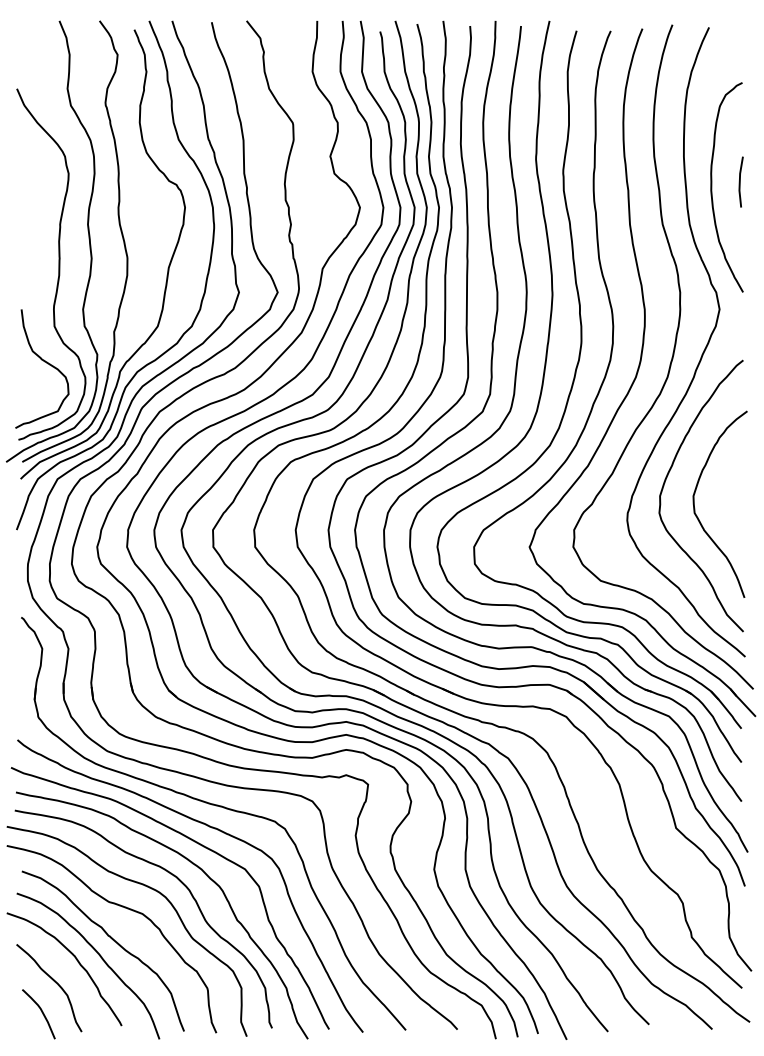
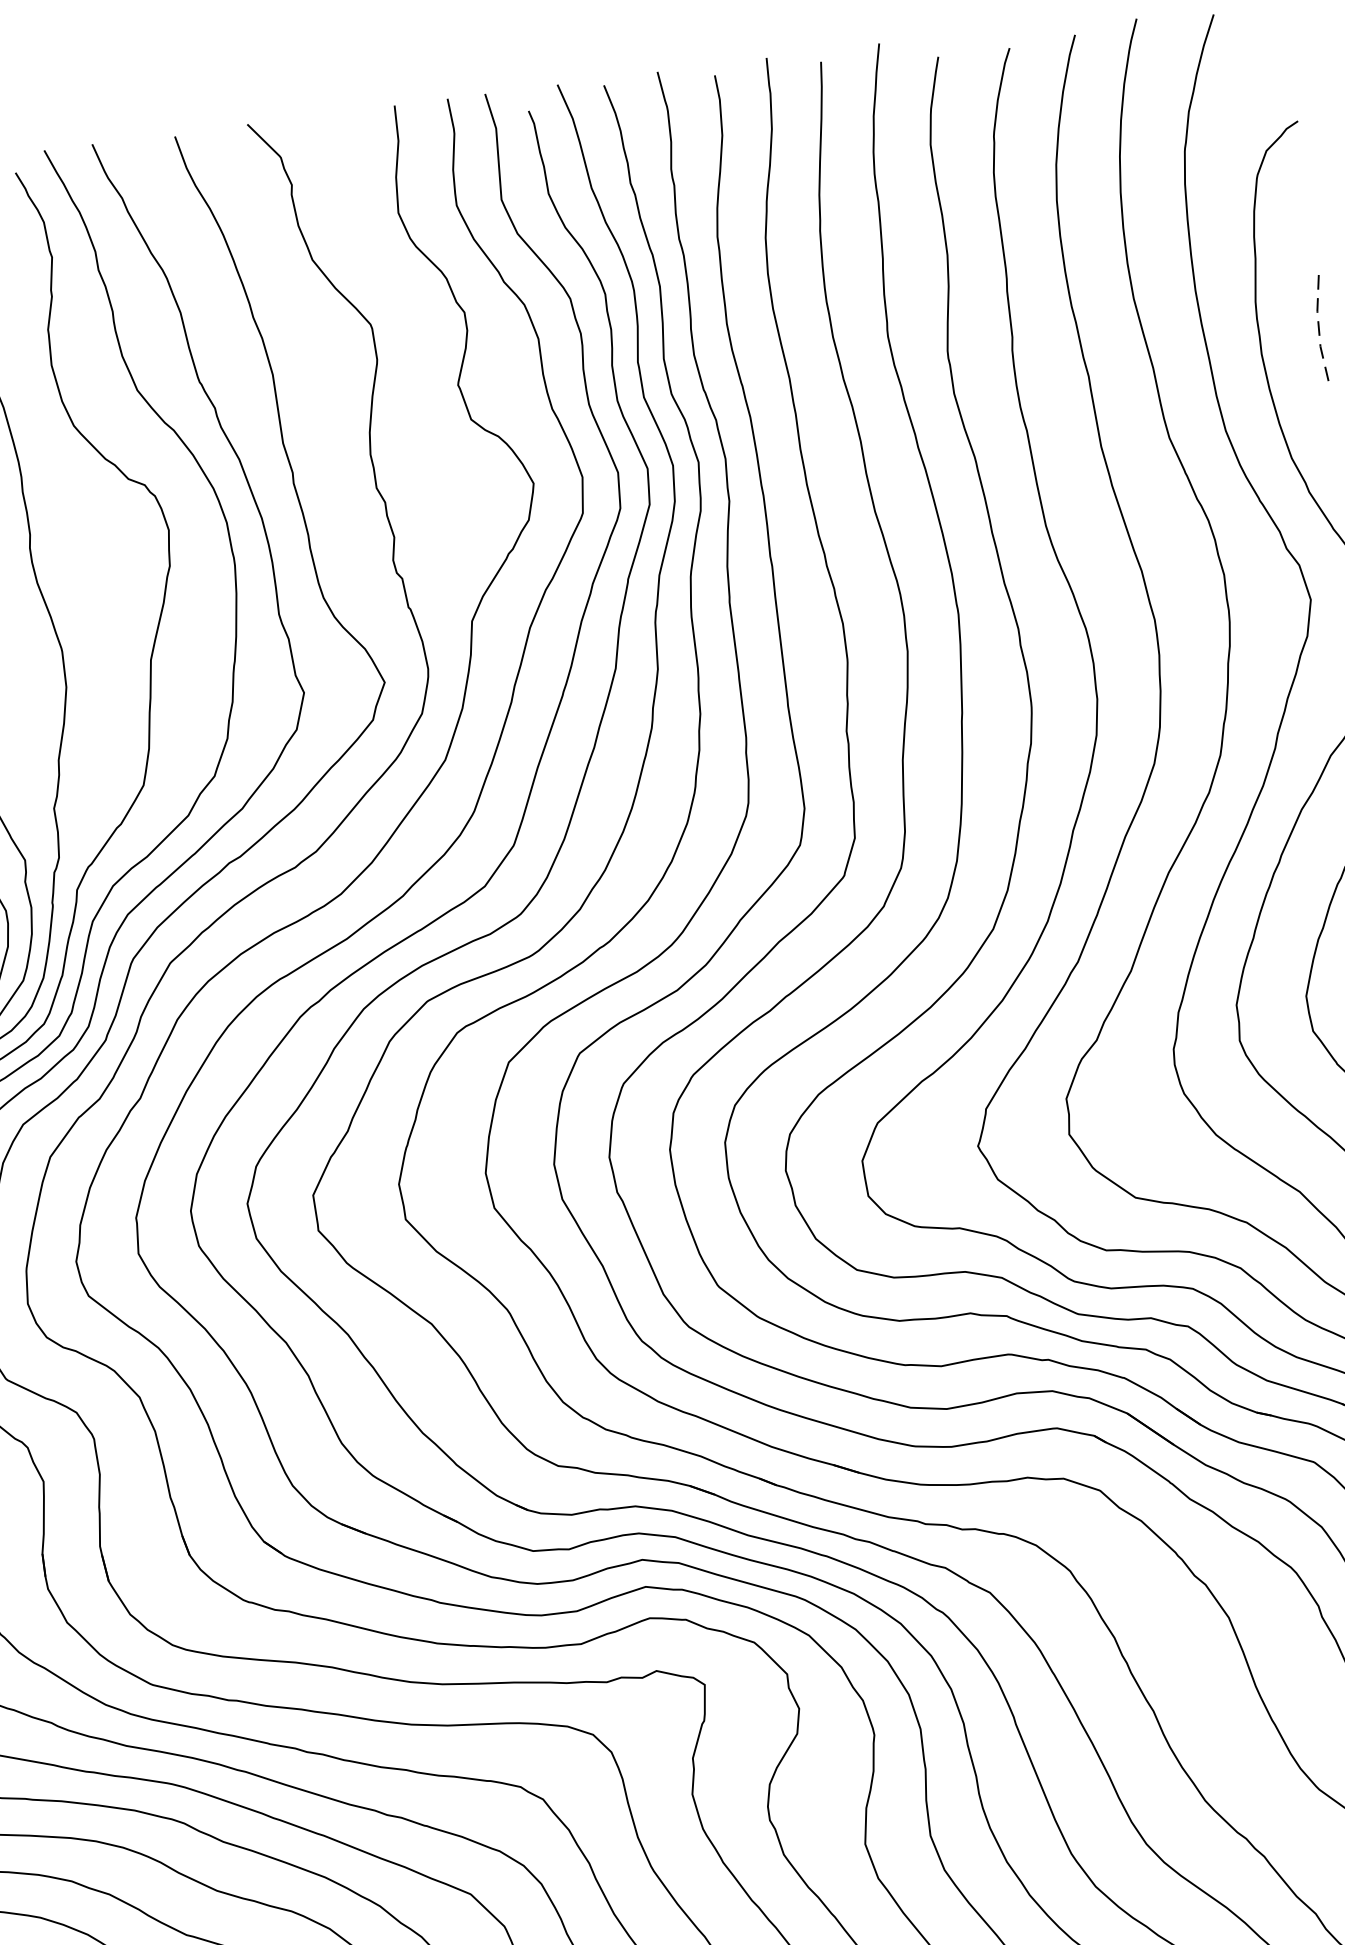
line: (739, 182) -> (1318, 329), solid -> dashed

